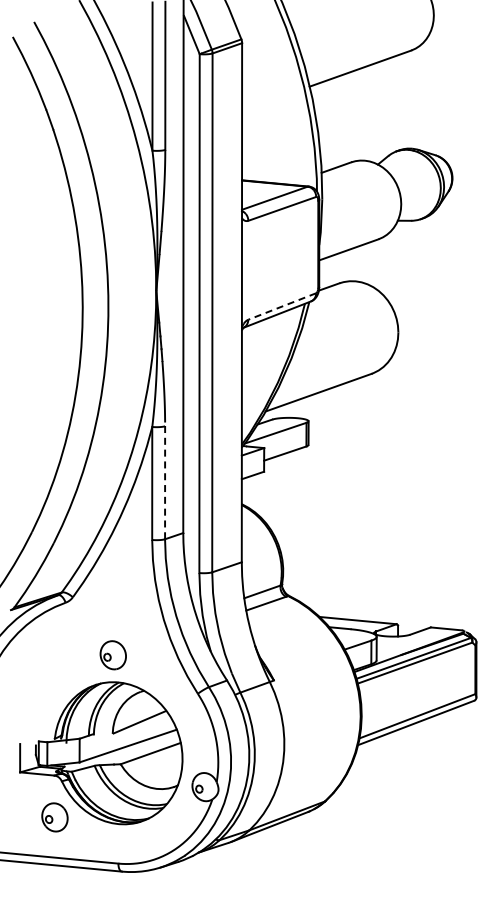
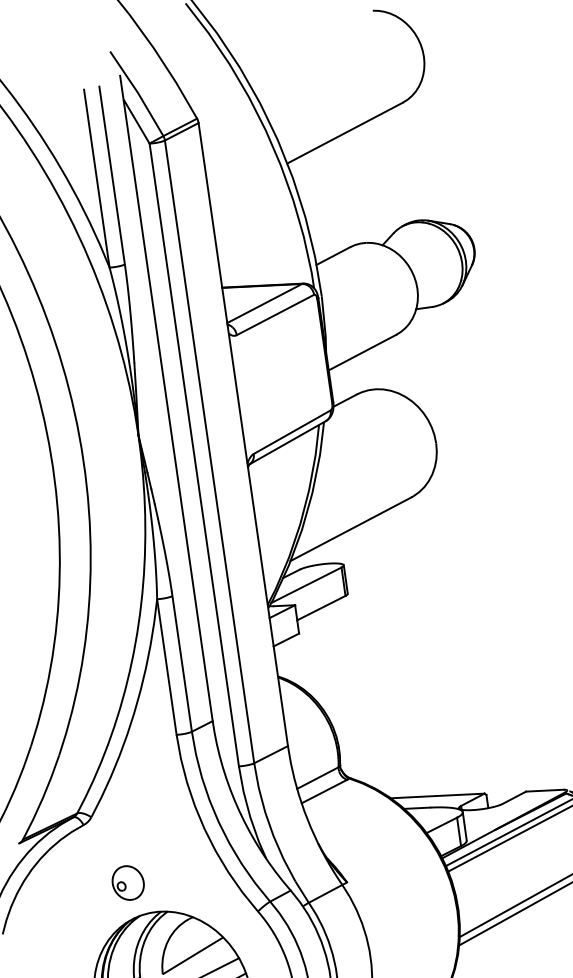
line: (281, 306) -> (291, 432), dashed -> solid
line: (165, 480) -> (182, 661), dashed -> solid
part: (112, 655) -> (127, 883), moved

